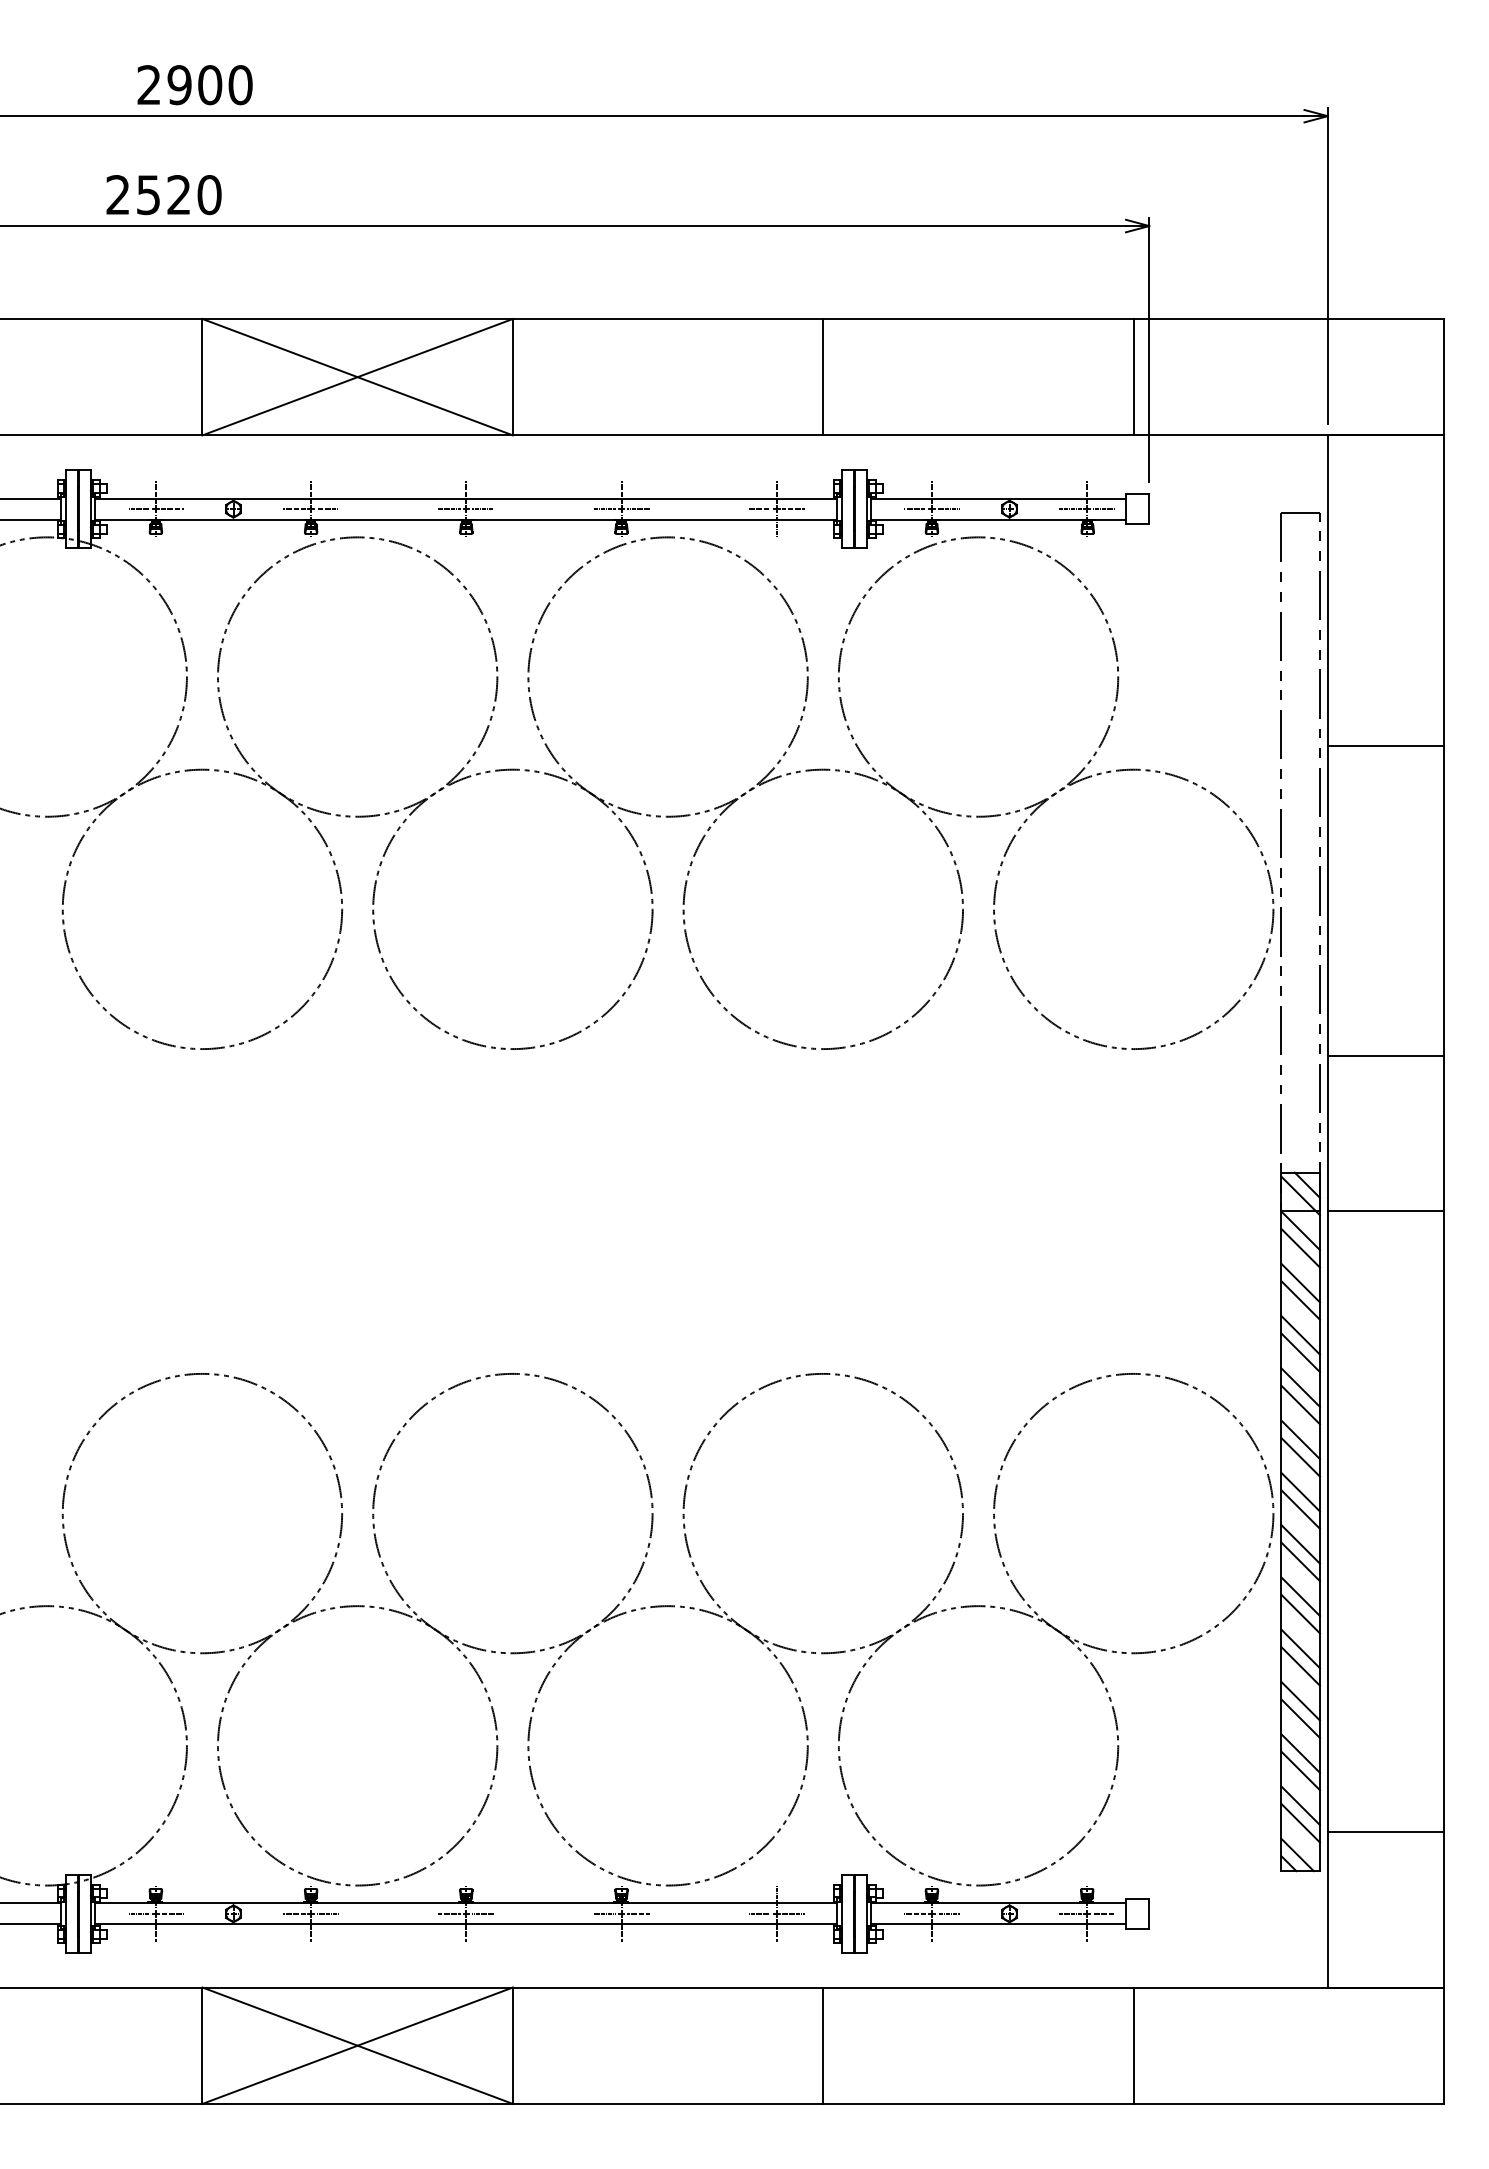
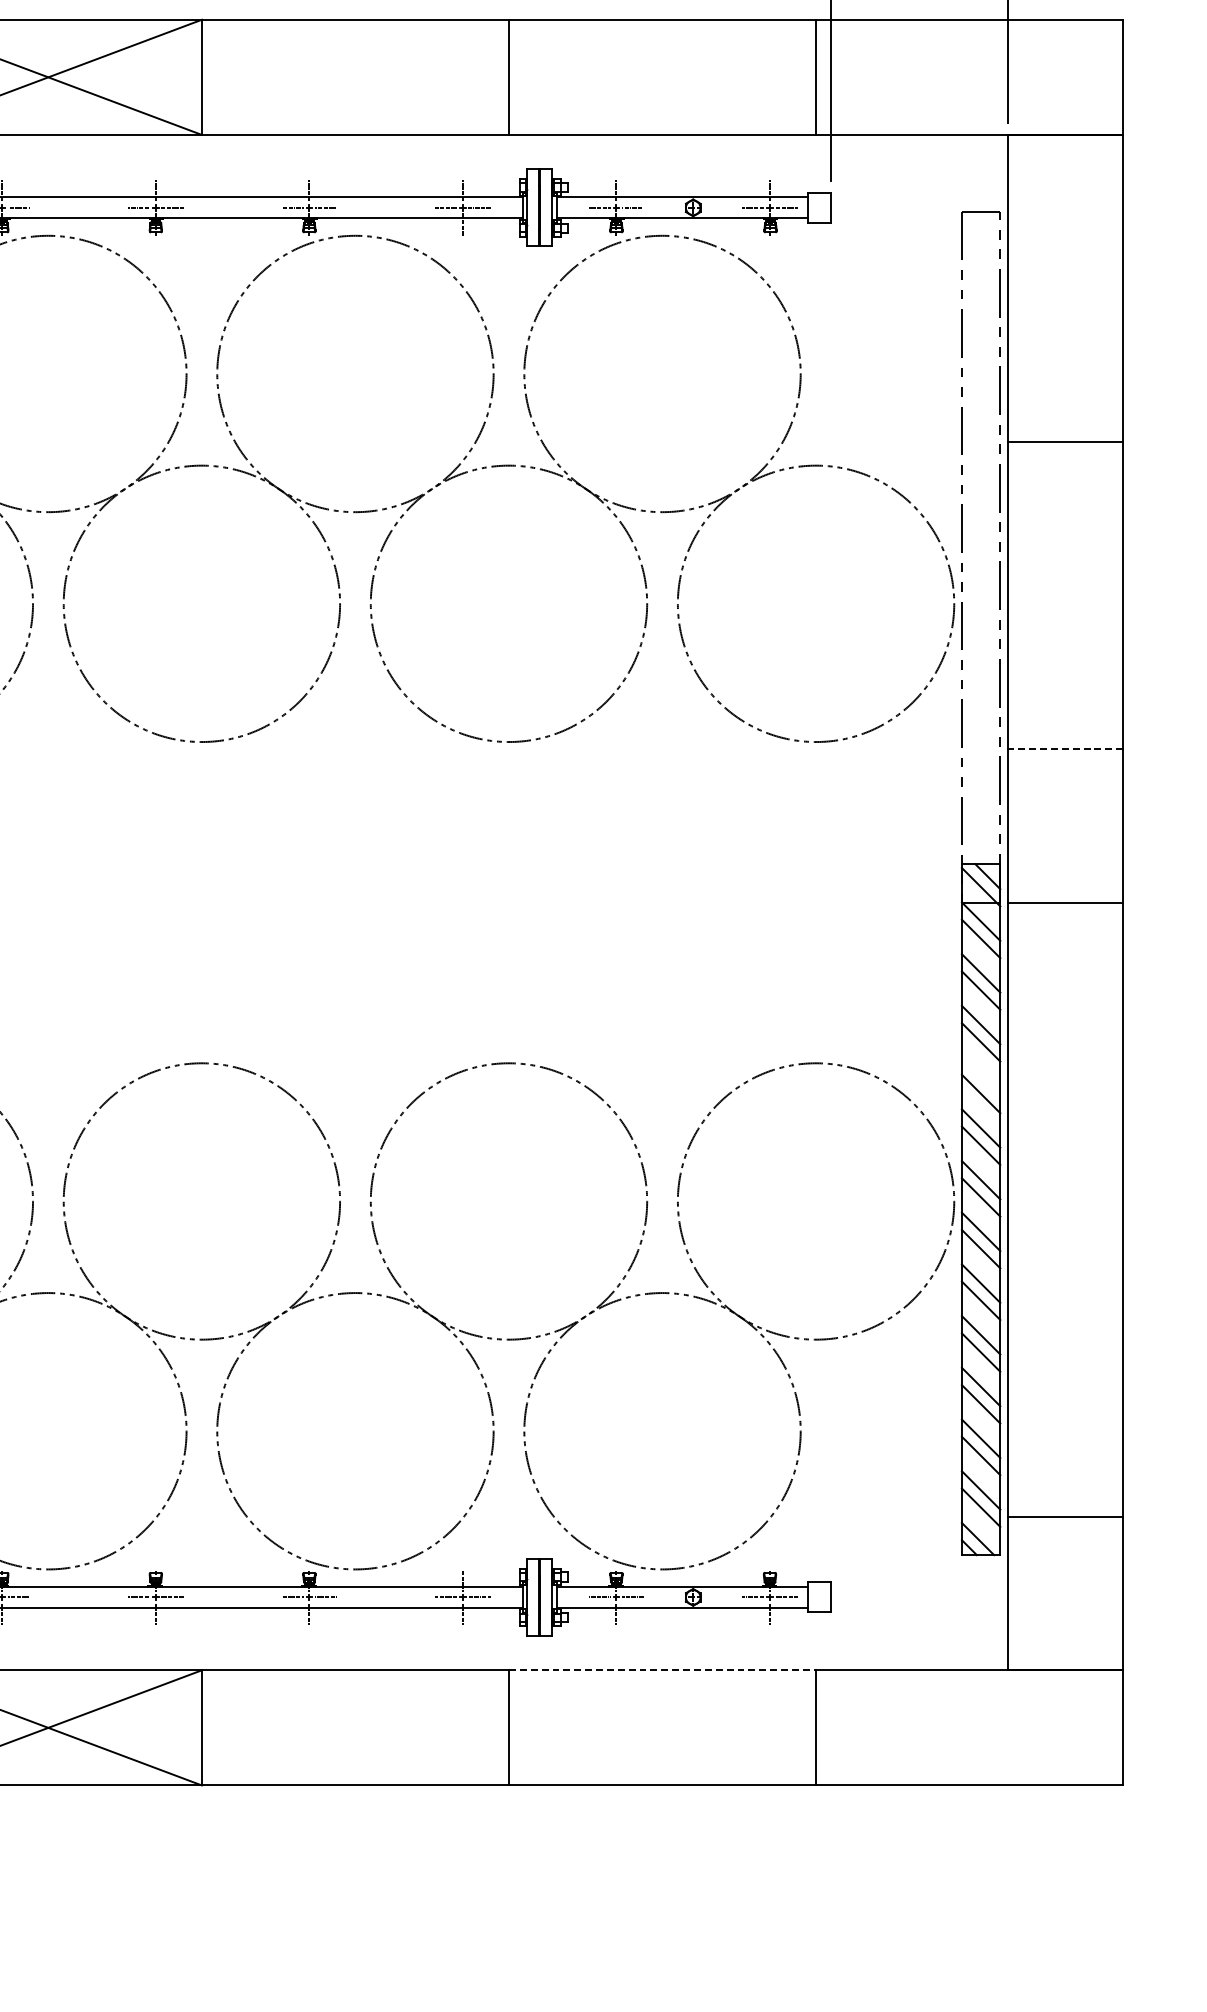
line: (1385, 1056) -> (1065, 749), solid -> dashed
line: (1300, 1387) -> (981, 1076), removed
line: (979, 1987) -> (663, 1670), solid -> dashed

